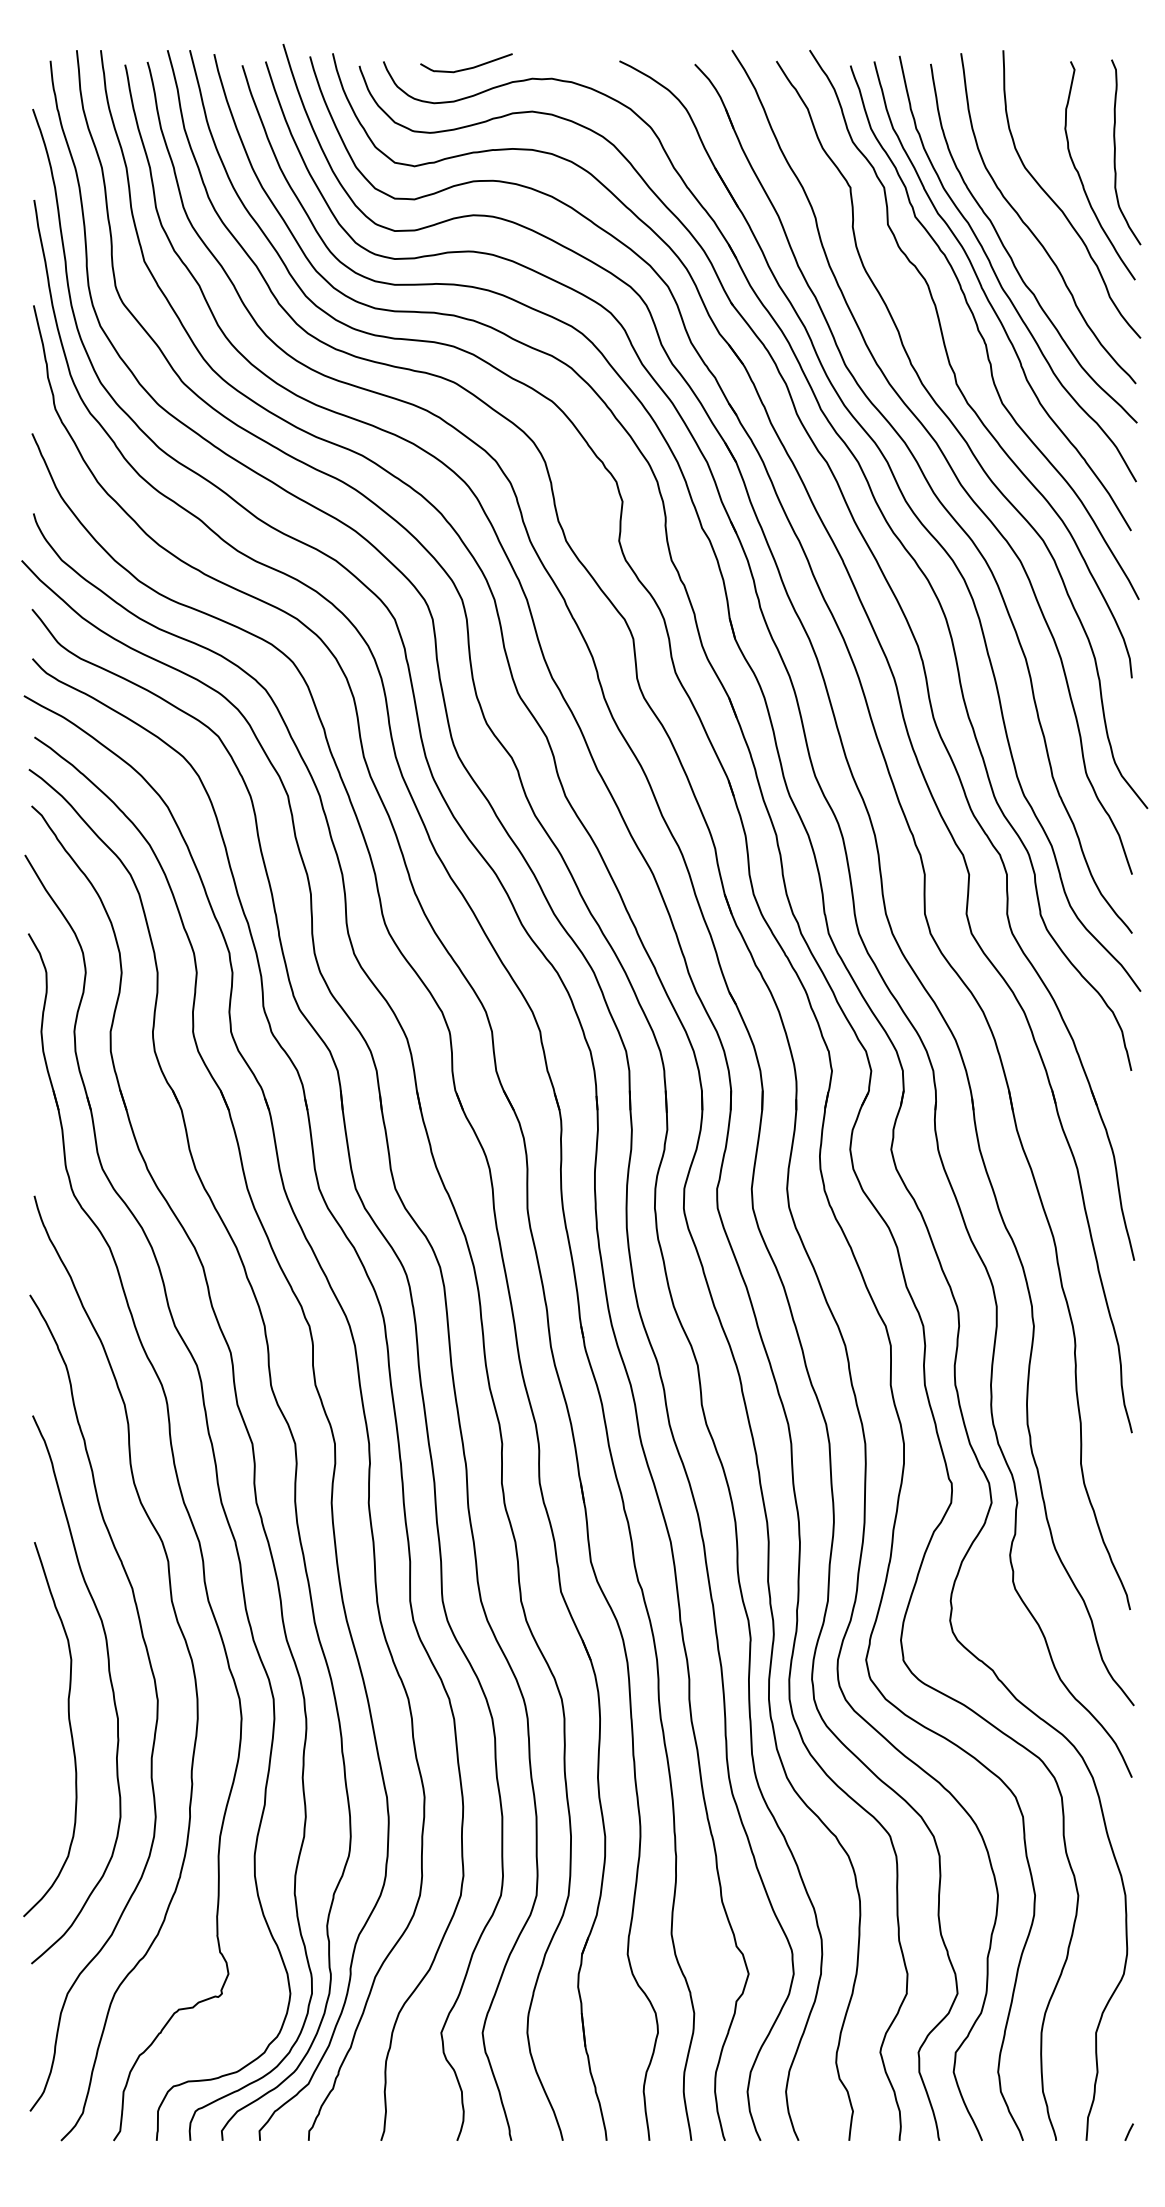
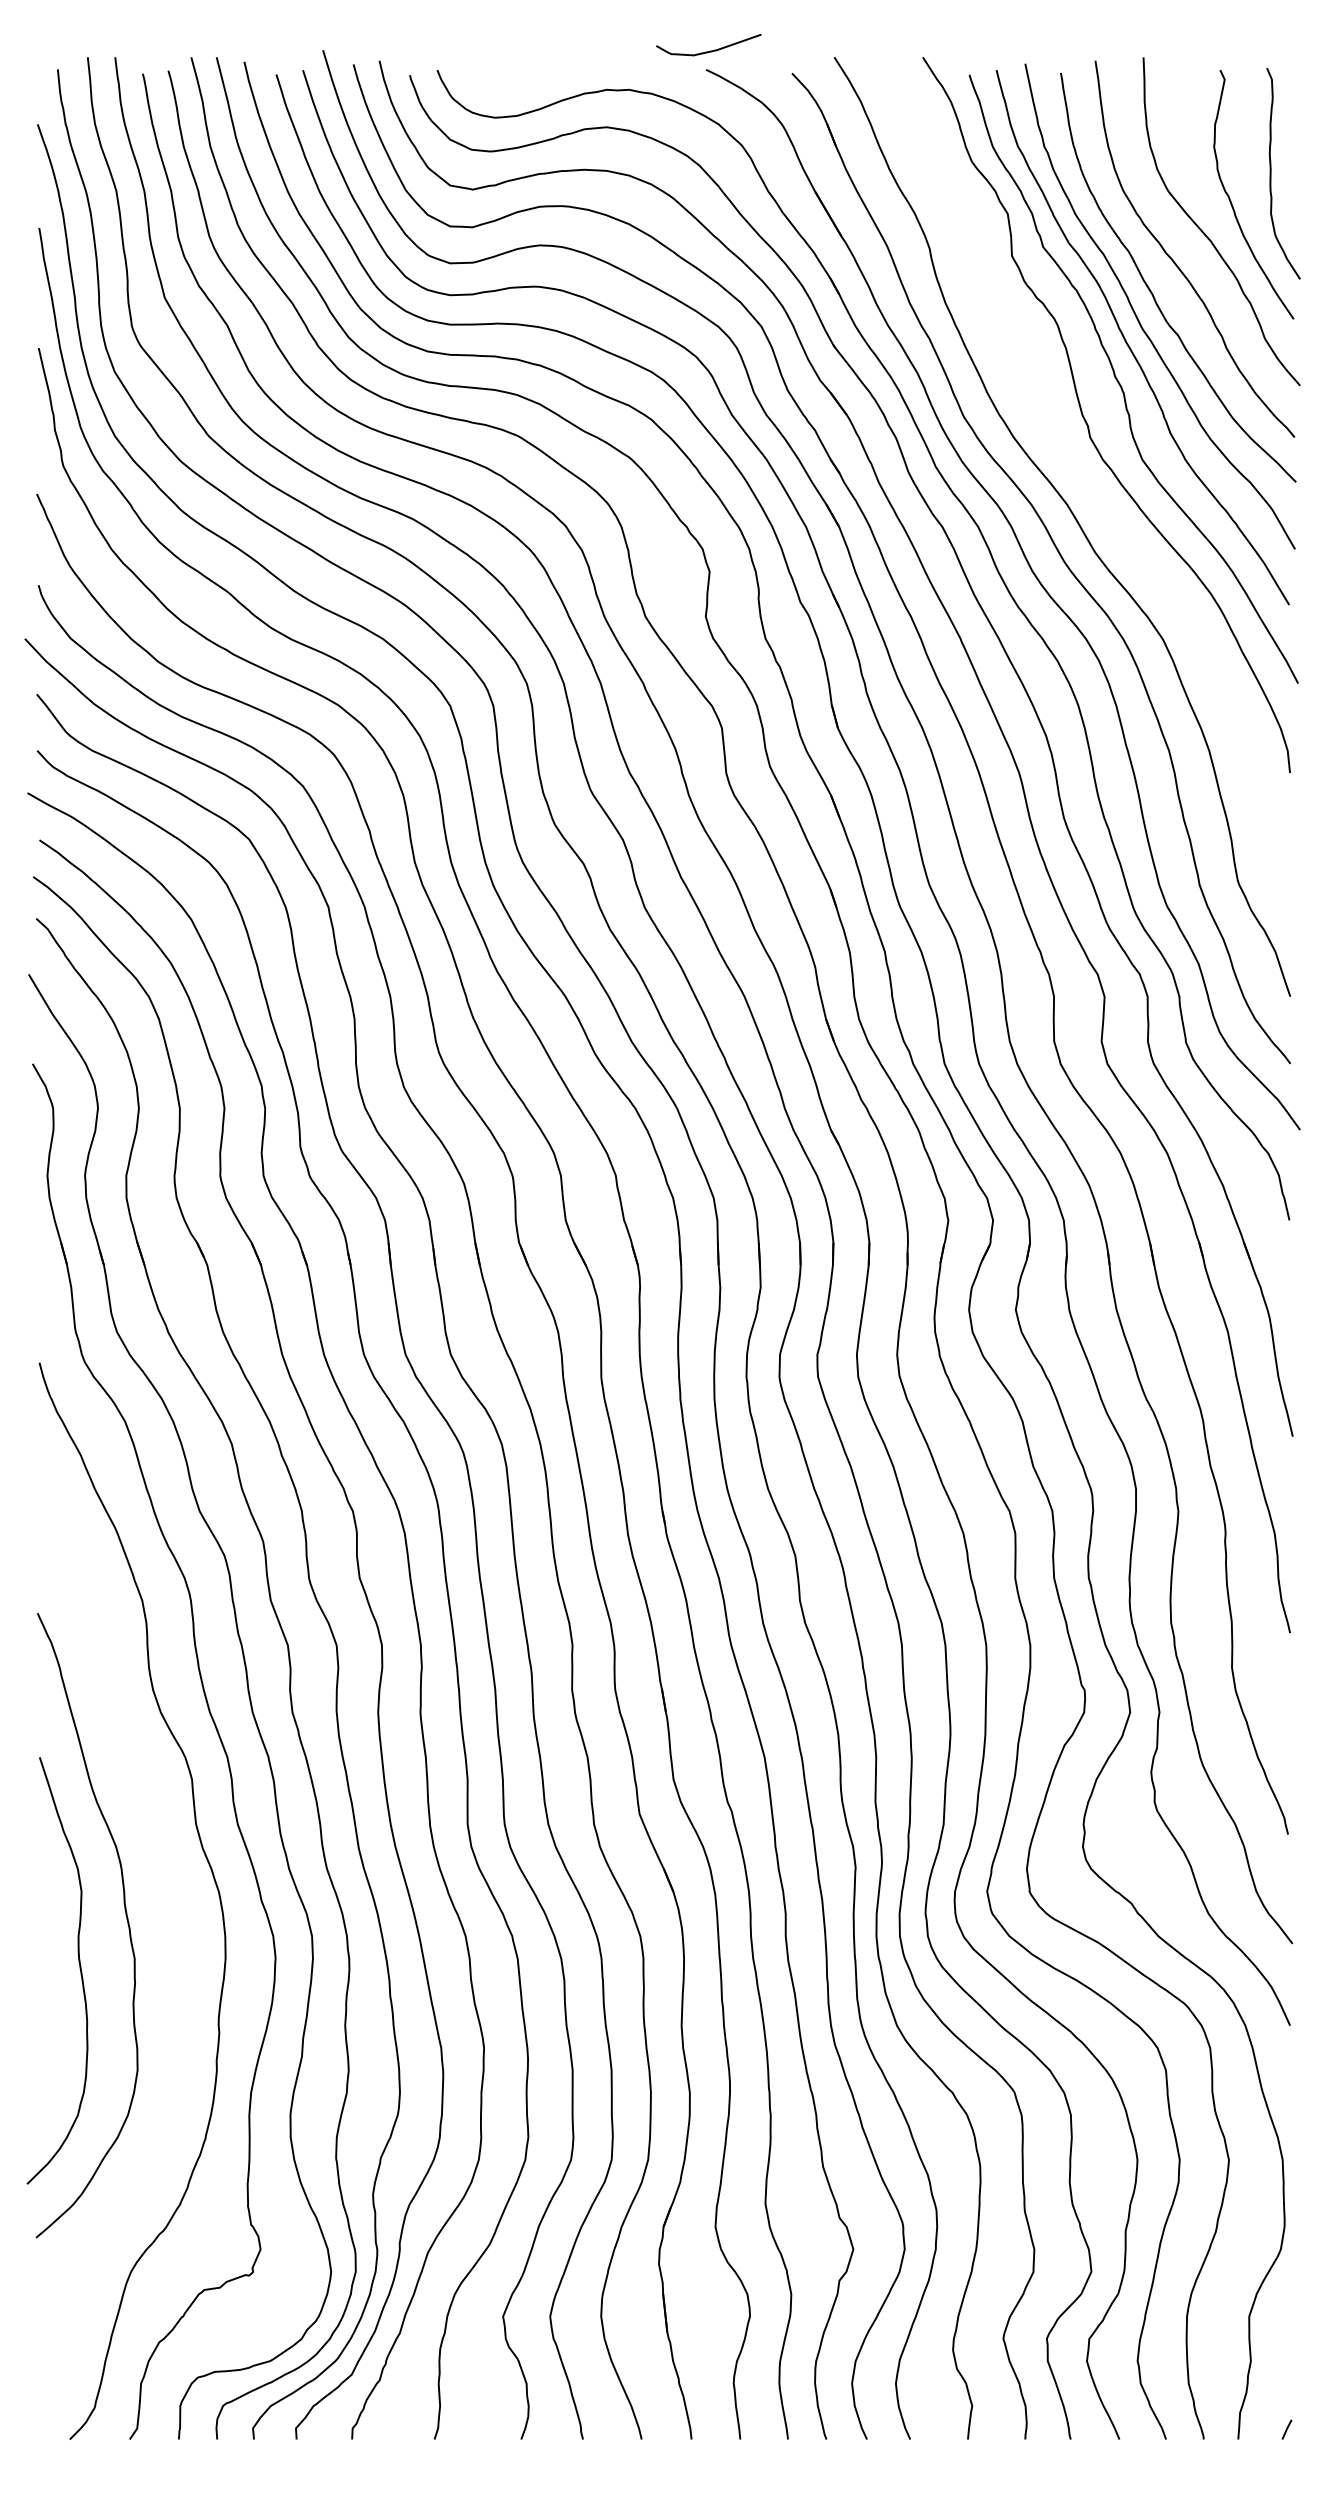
curve: (467, 67) -> (709, 50), moved
curve: (962, 434) -> (1096, 495), removed
curve: (155, 1693) -> (177, 1929), removed

